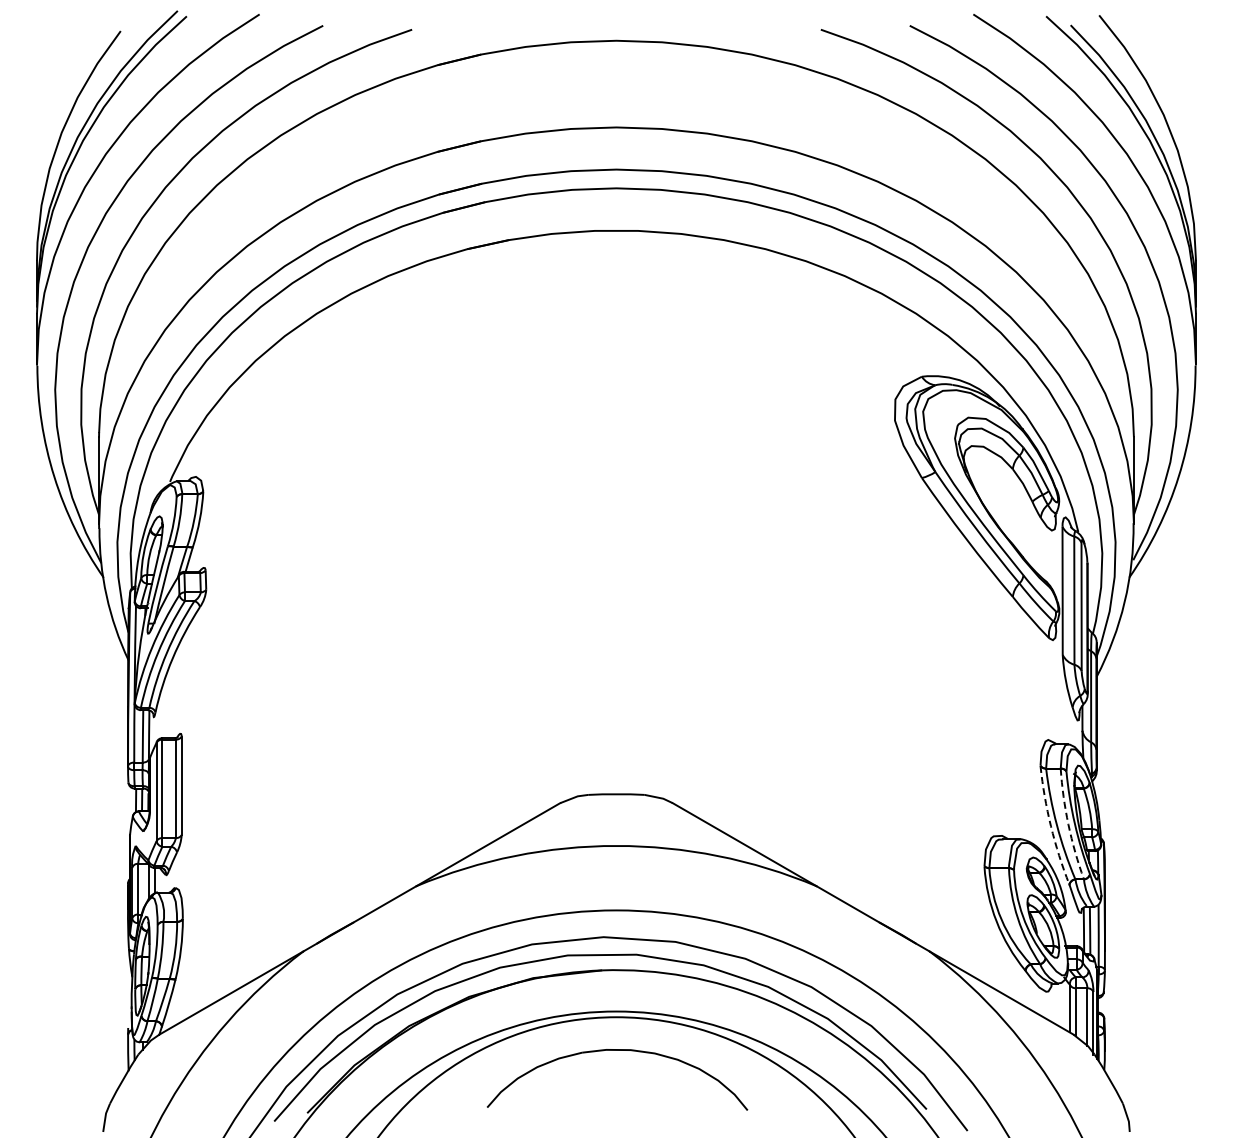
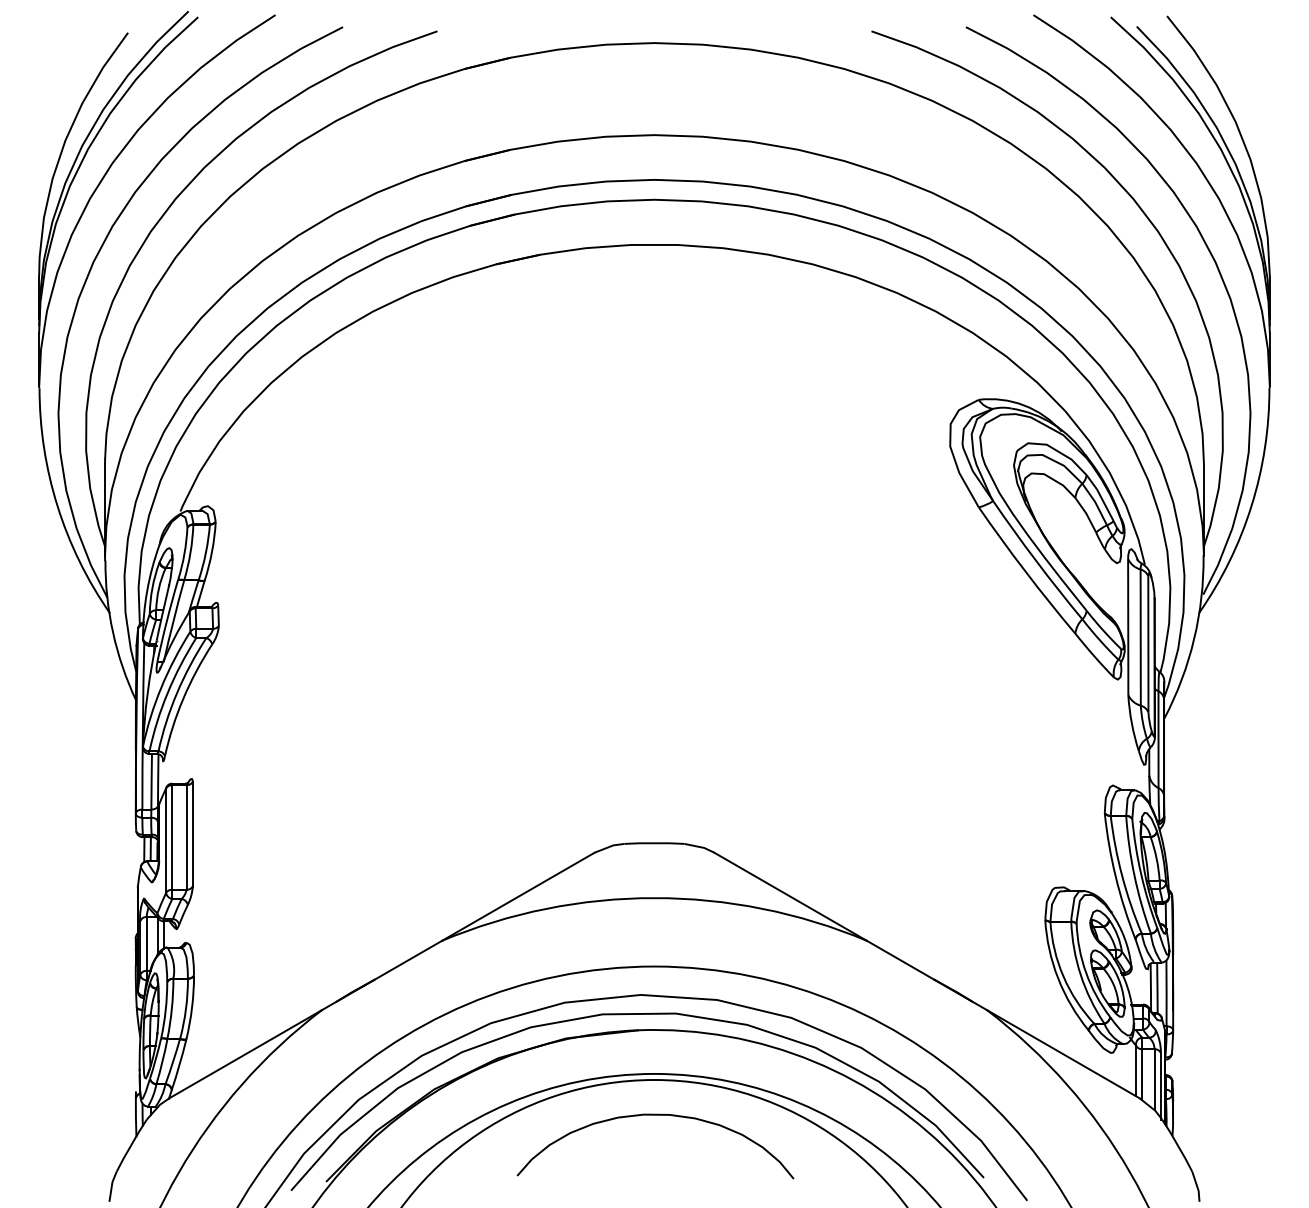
arc: (1068, 824) -> (1134, 875), dashed -> solid
arc: (1050, 826) -> (1115, 877), dashed -> solid

